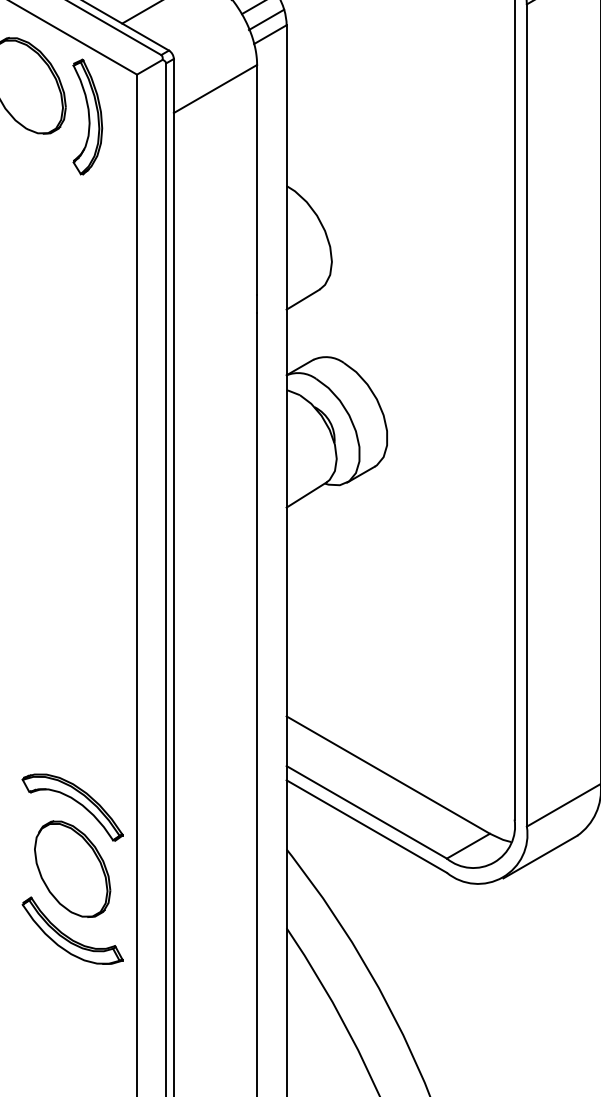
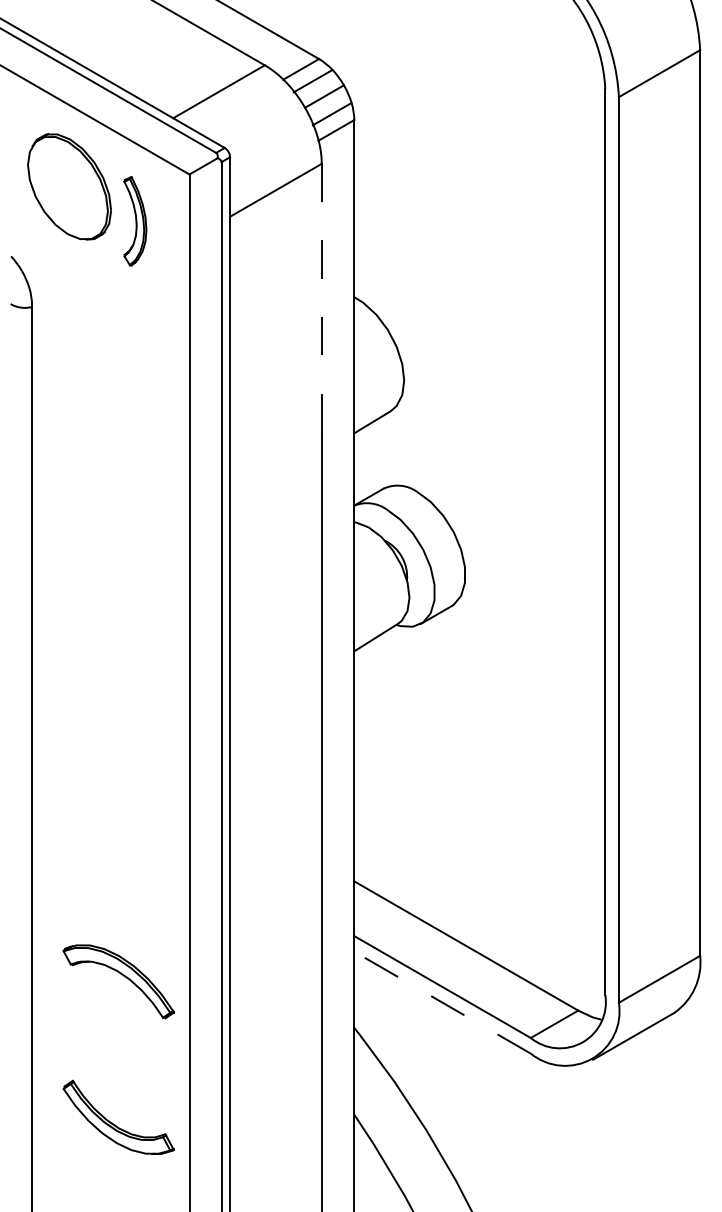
part: (88, 117) -> (135, 221), size x0.7
line: (256, 179) -> (321, 290), solid -> dashed
line: (366, 826) -> (442, 1002), solid -> dashed
part: (72, 869) -> (118, 1049), removed

